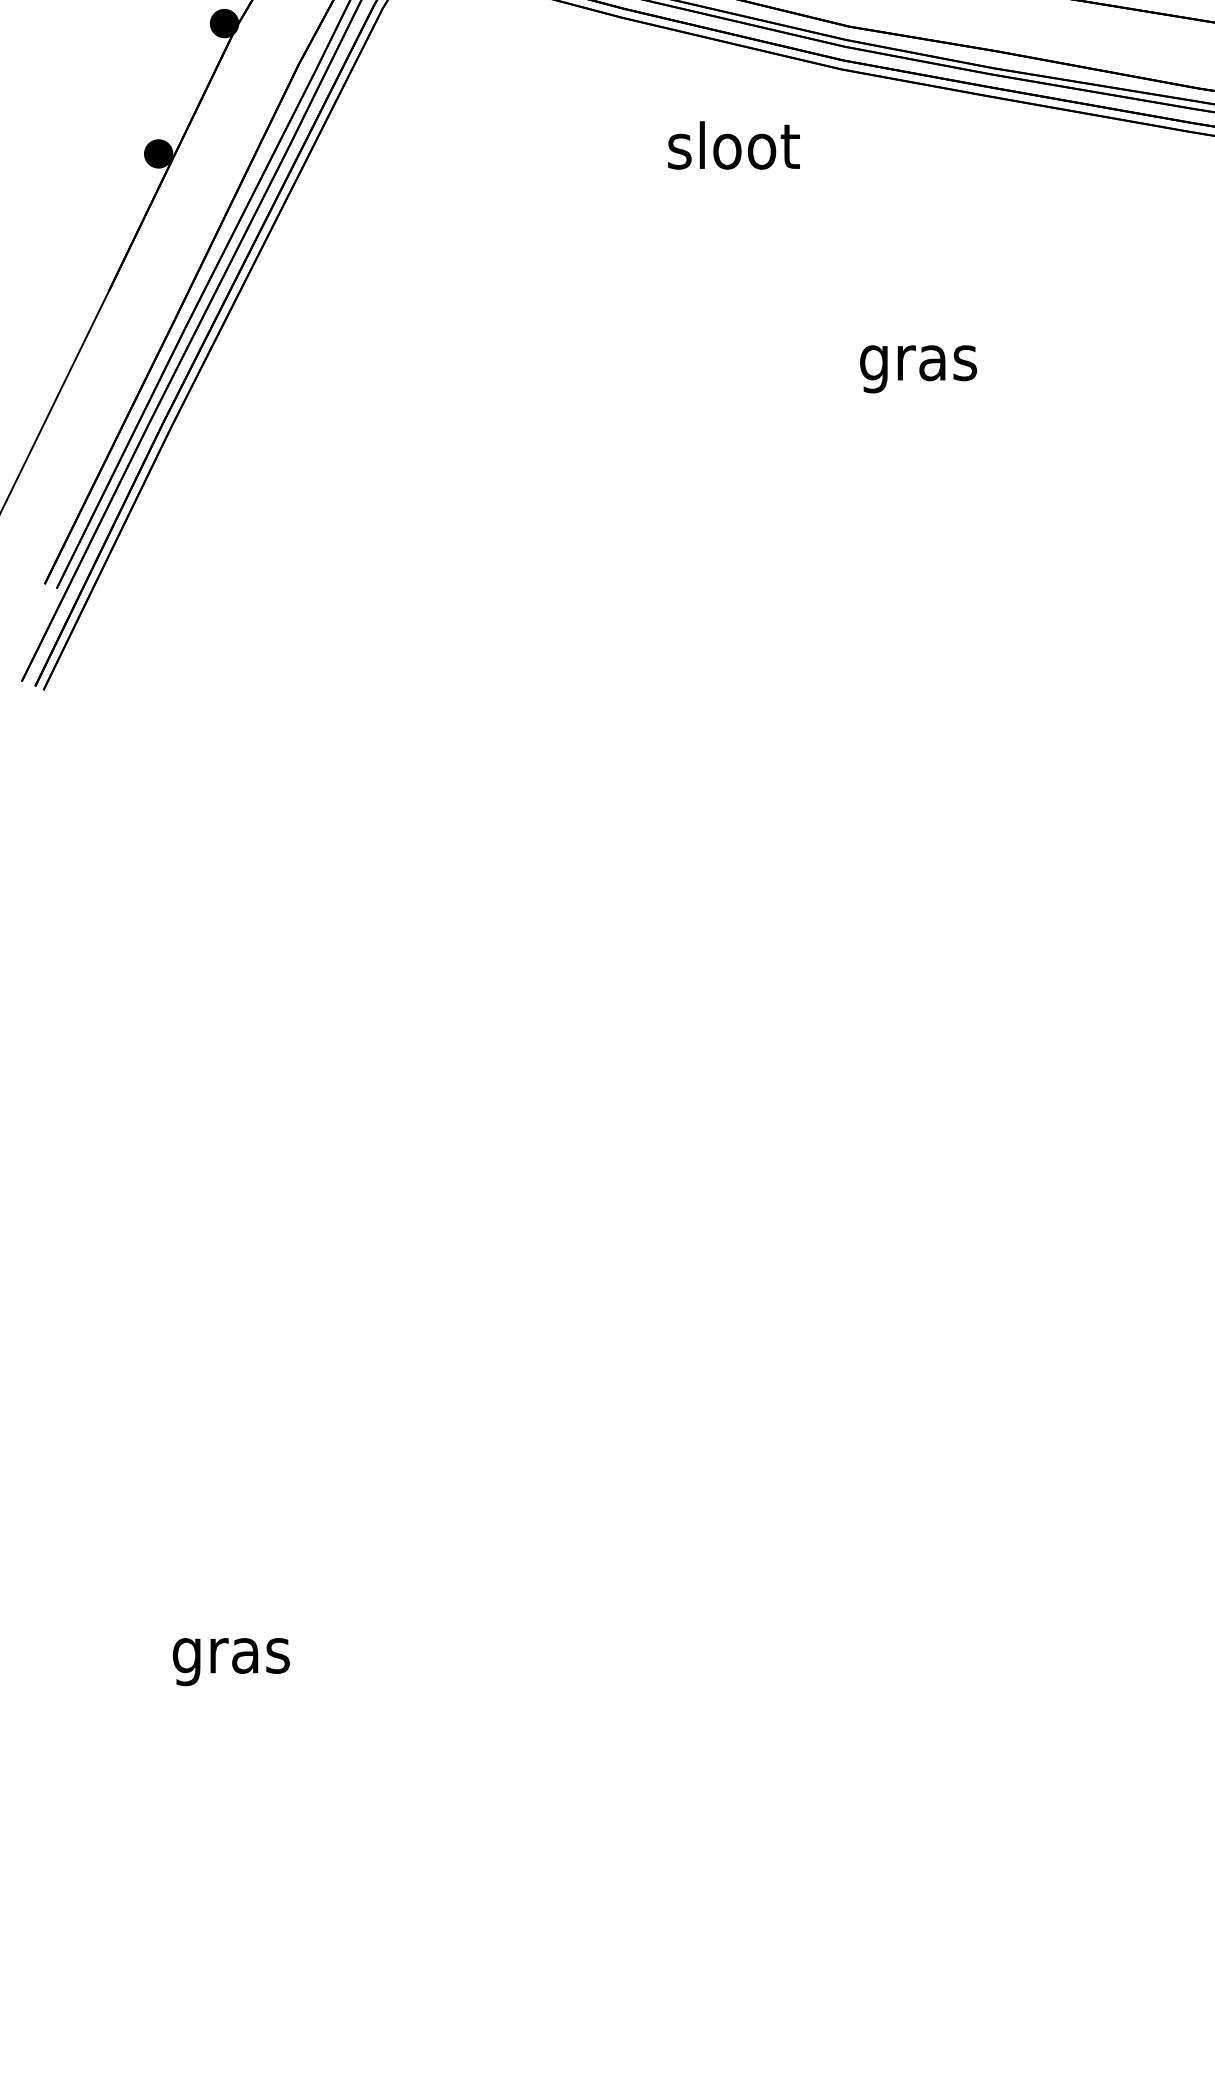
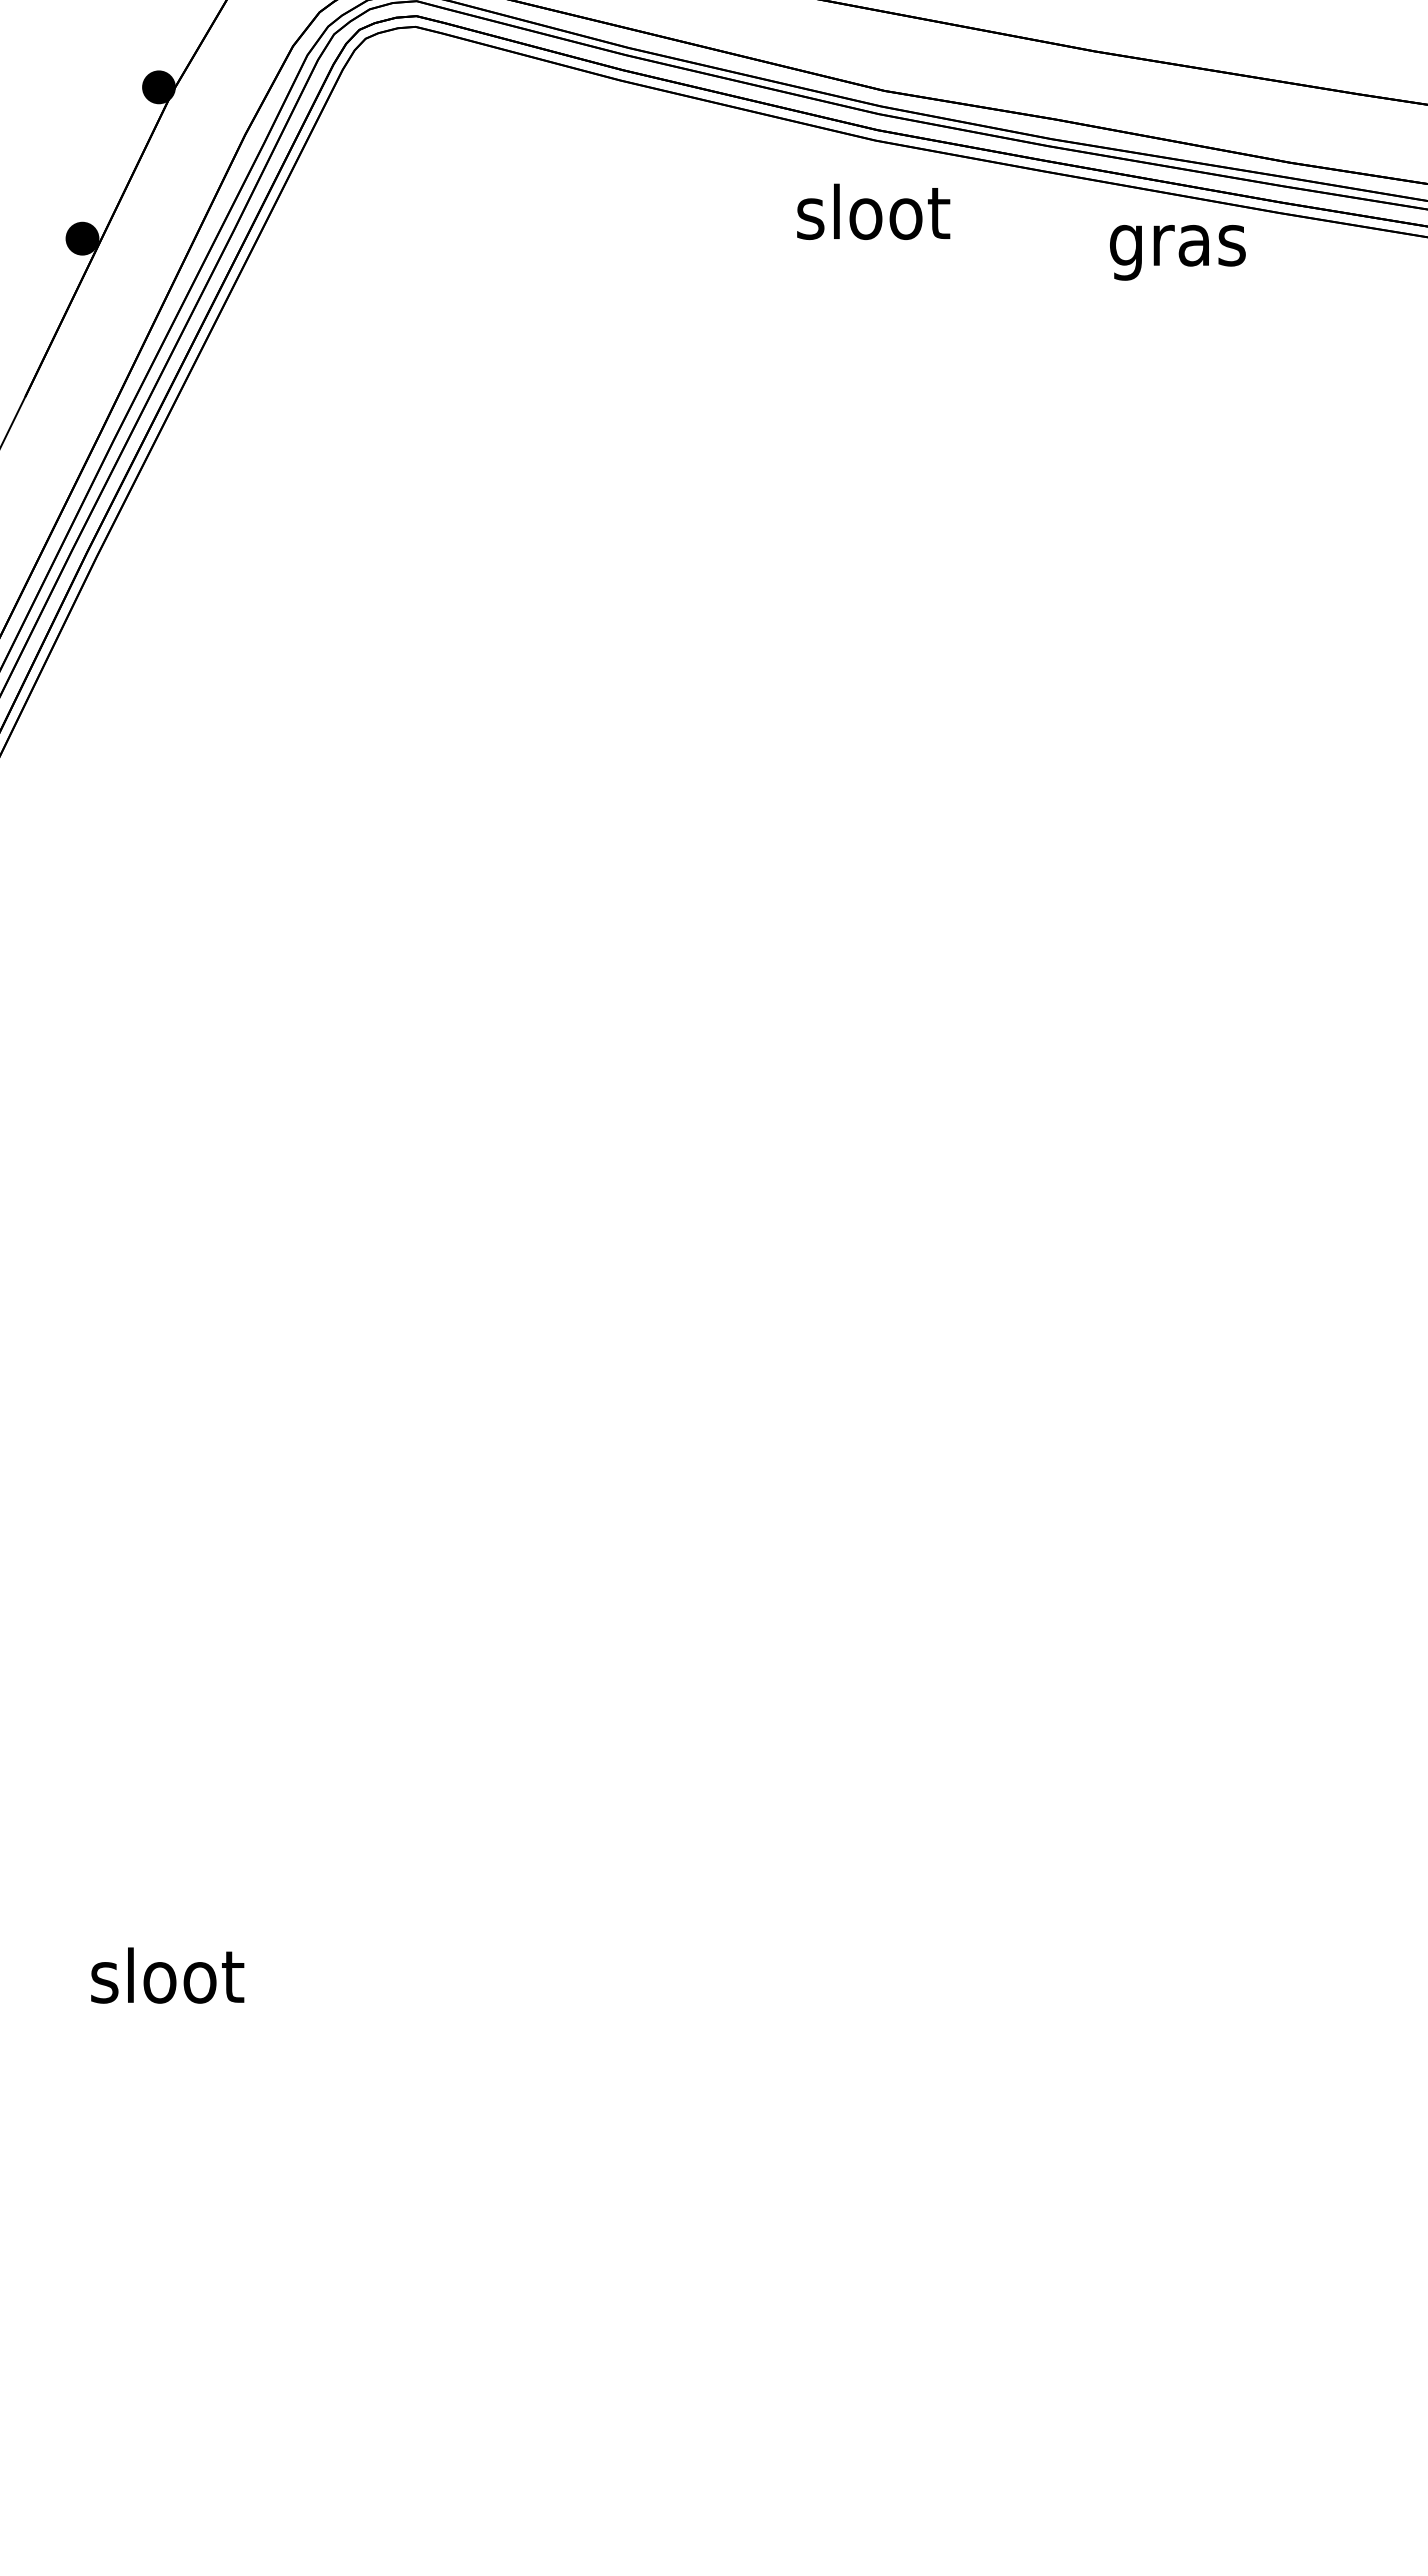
text: (733, 145) -> (873, 211), moved
text: (918, 369) -> (1177, 252), moved
text: (231, 1655) -> (167, 1982), gras -> sloot

